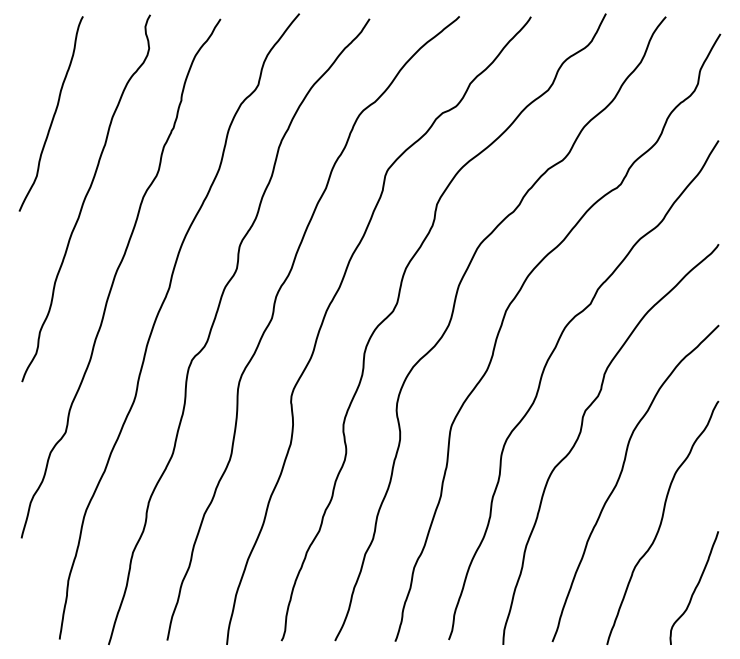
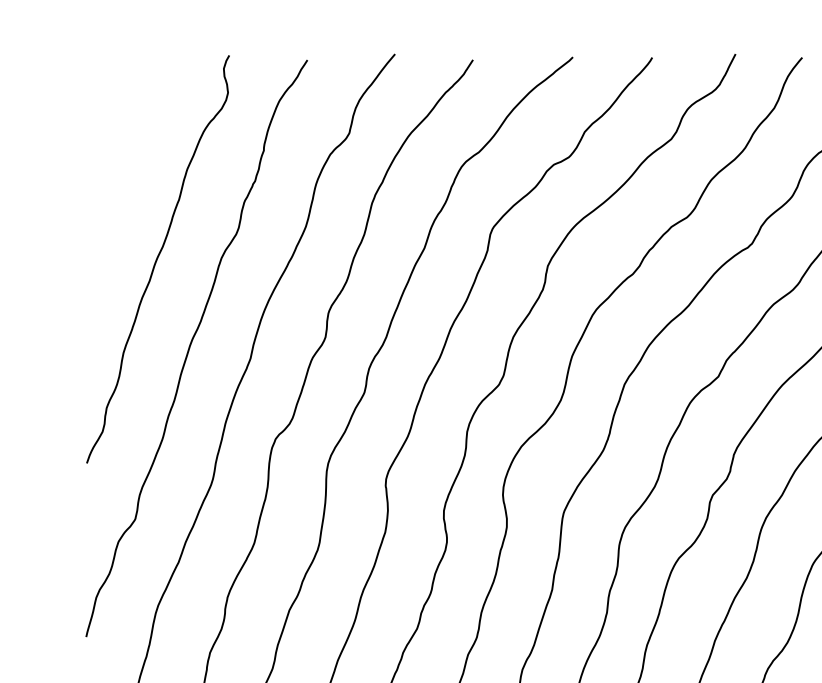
curve: (53, 114) -> (121, 166), removed

